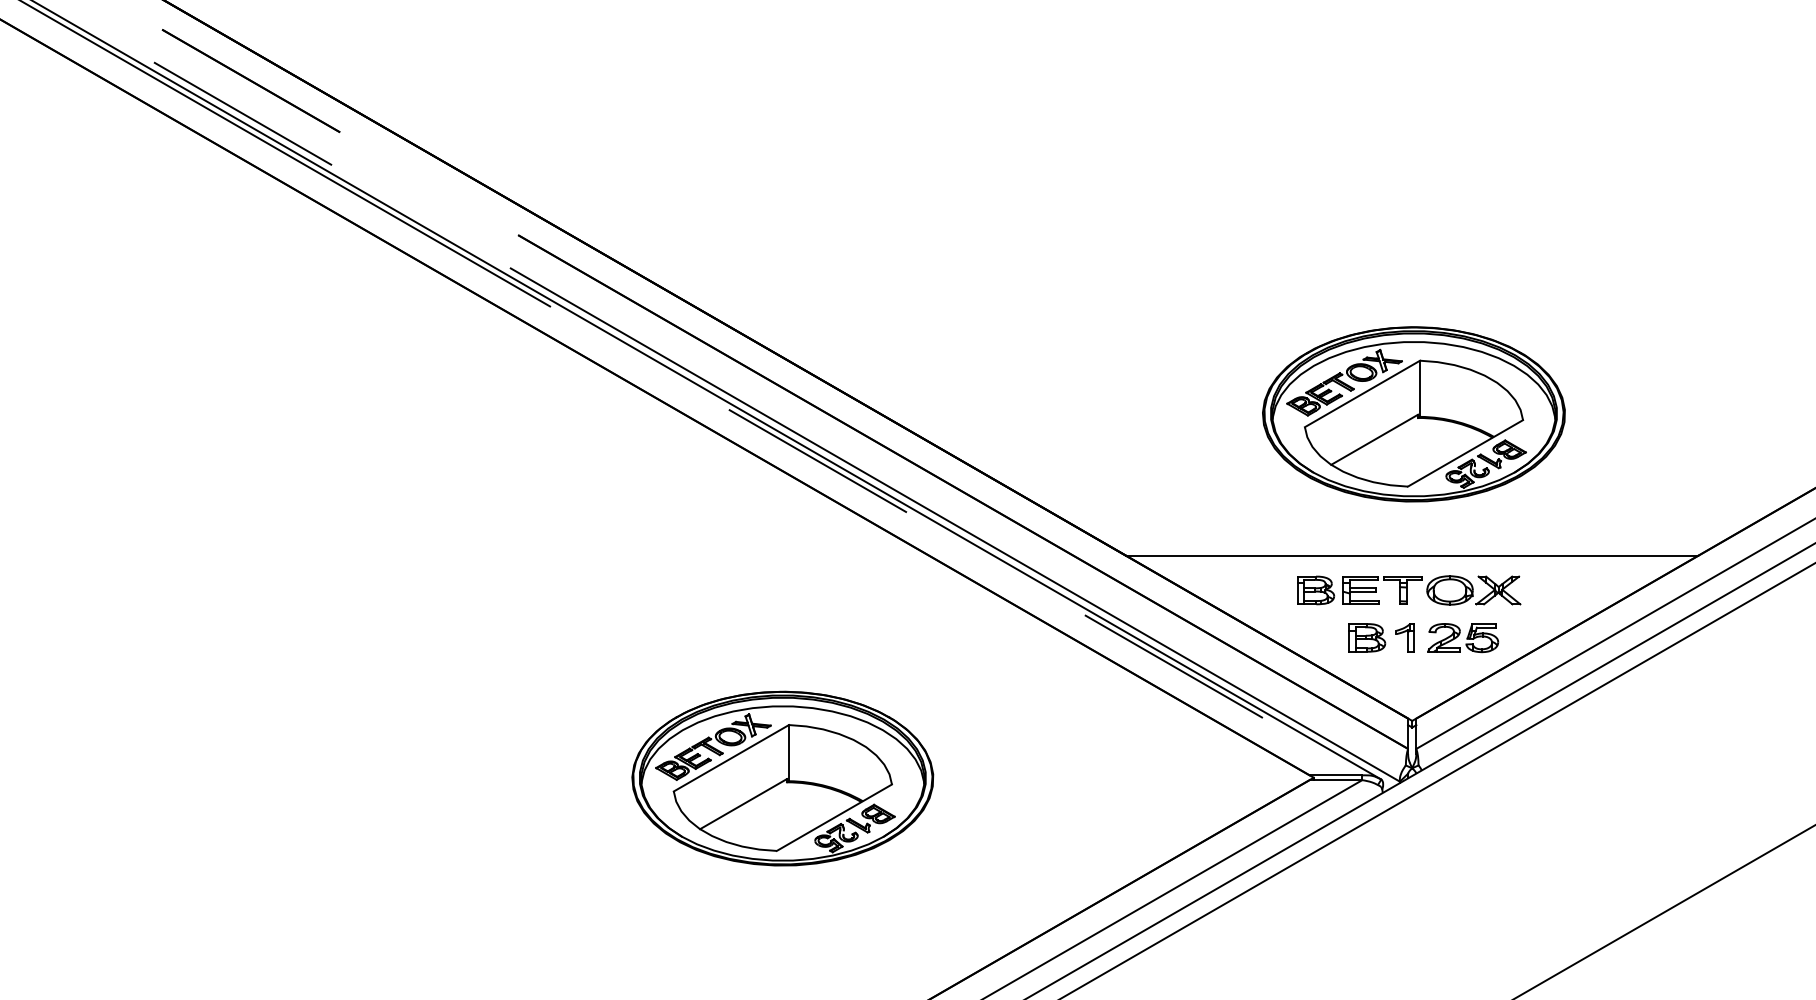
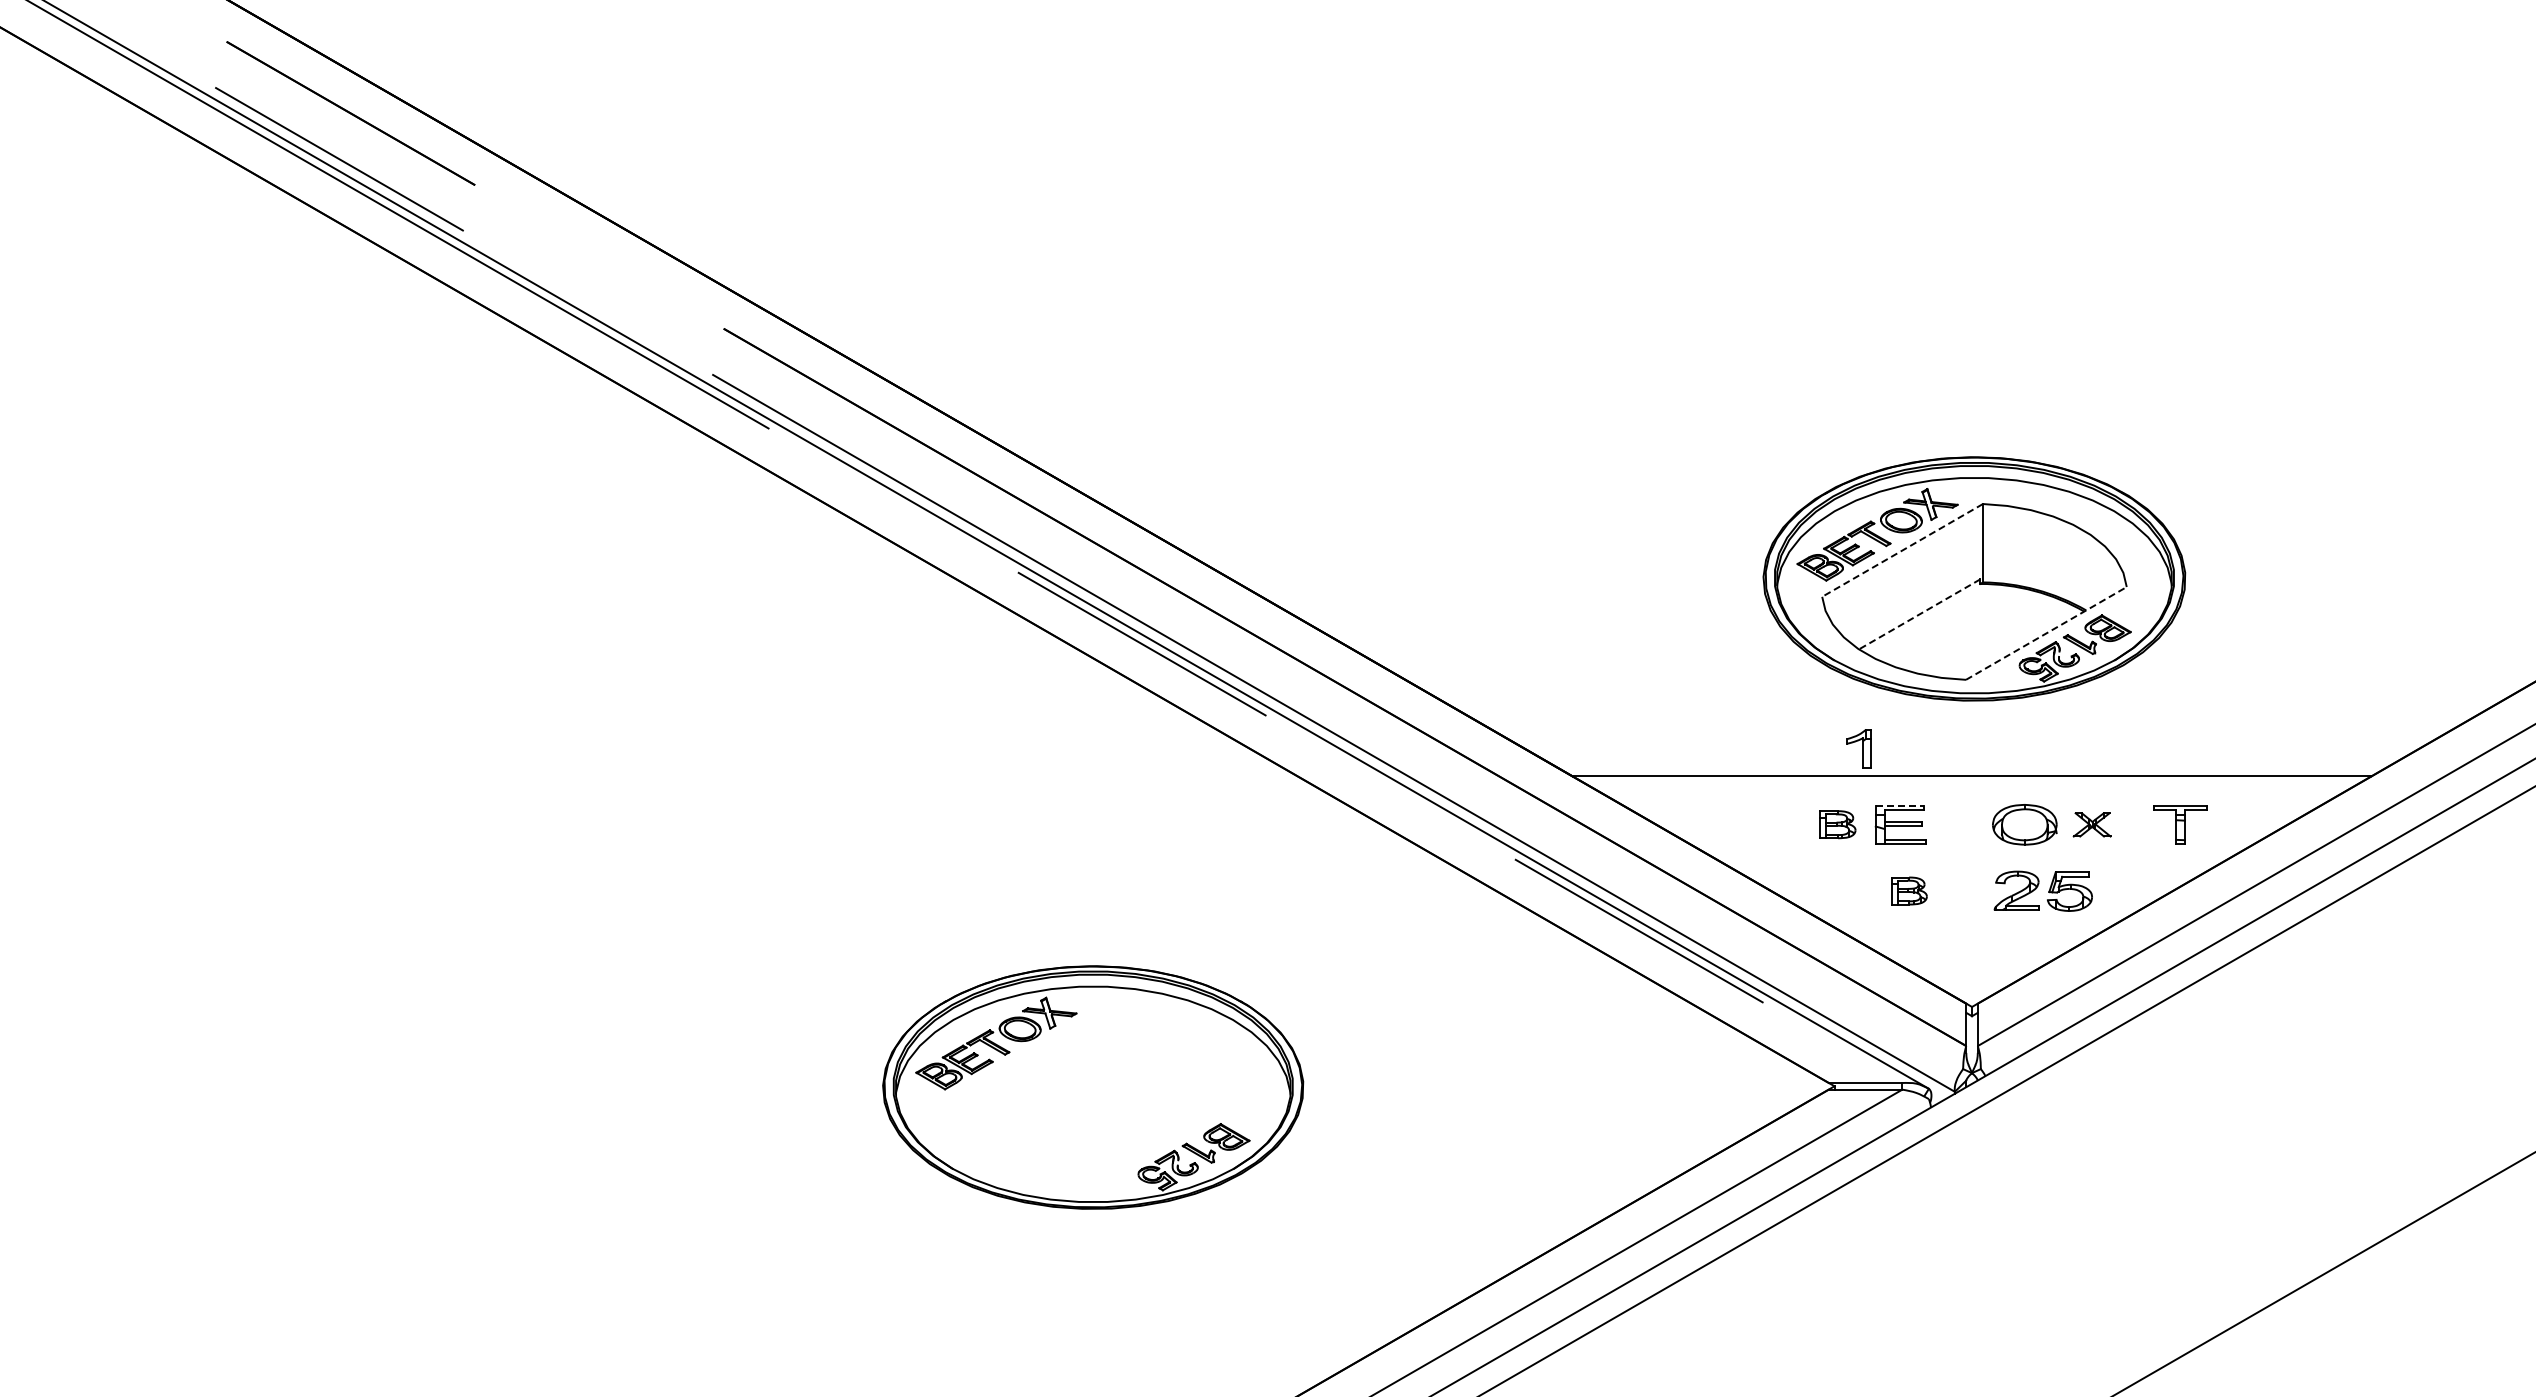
line: (1362, 394) -> (1902, 550), solid -> dashed
line: (1374, 439) -> (1919, 614), solid -> dashed
line: (1465, 453) -> (2046, 633), solid -> dashed
line: (1360, 576) -> (1900, 805), solid -> dashed
part: (1315, 590) -> (1837, 824), size x0.7
part: (1403, 590) -> (2180, 824), moved
part: (1497, 590) -> (2091, 824), size x0.6
part: (1367, 637) -> (1909, 890), size x0.7
part: (1404, 637) -> (1858, 748), moved
part: (783, 787) -> (1093, 1100), removed

